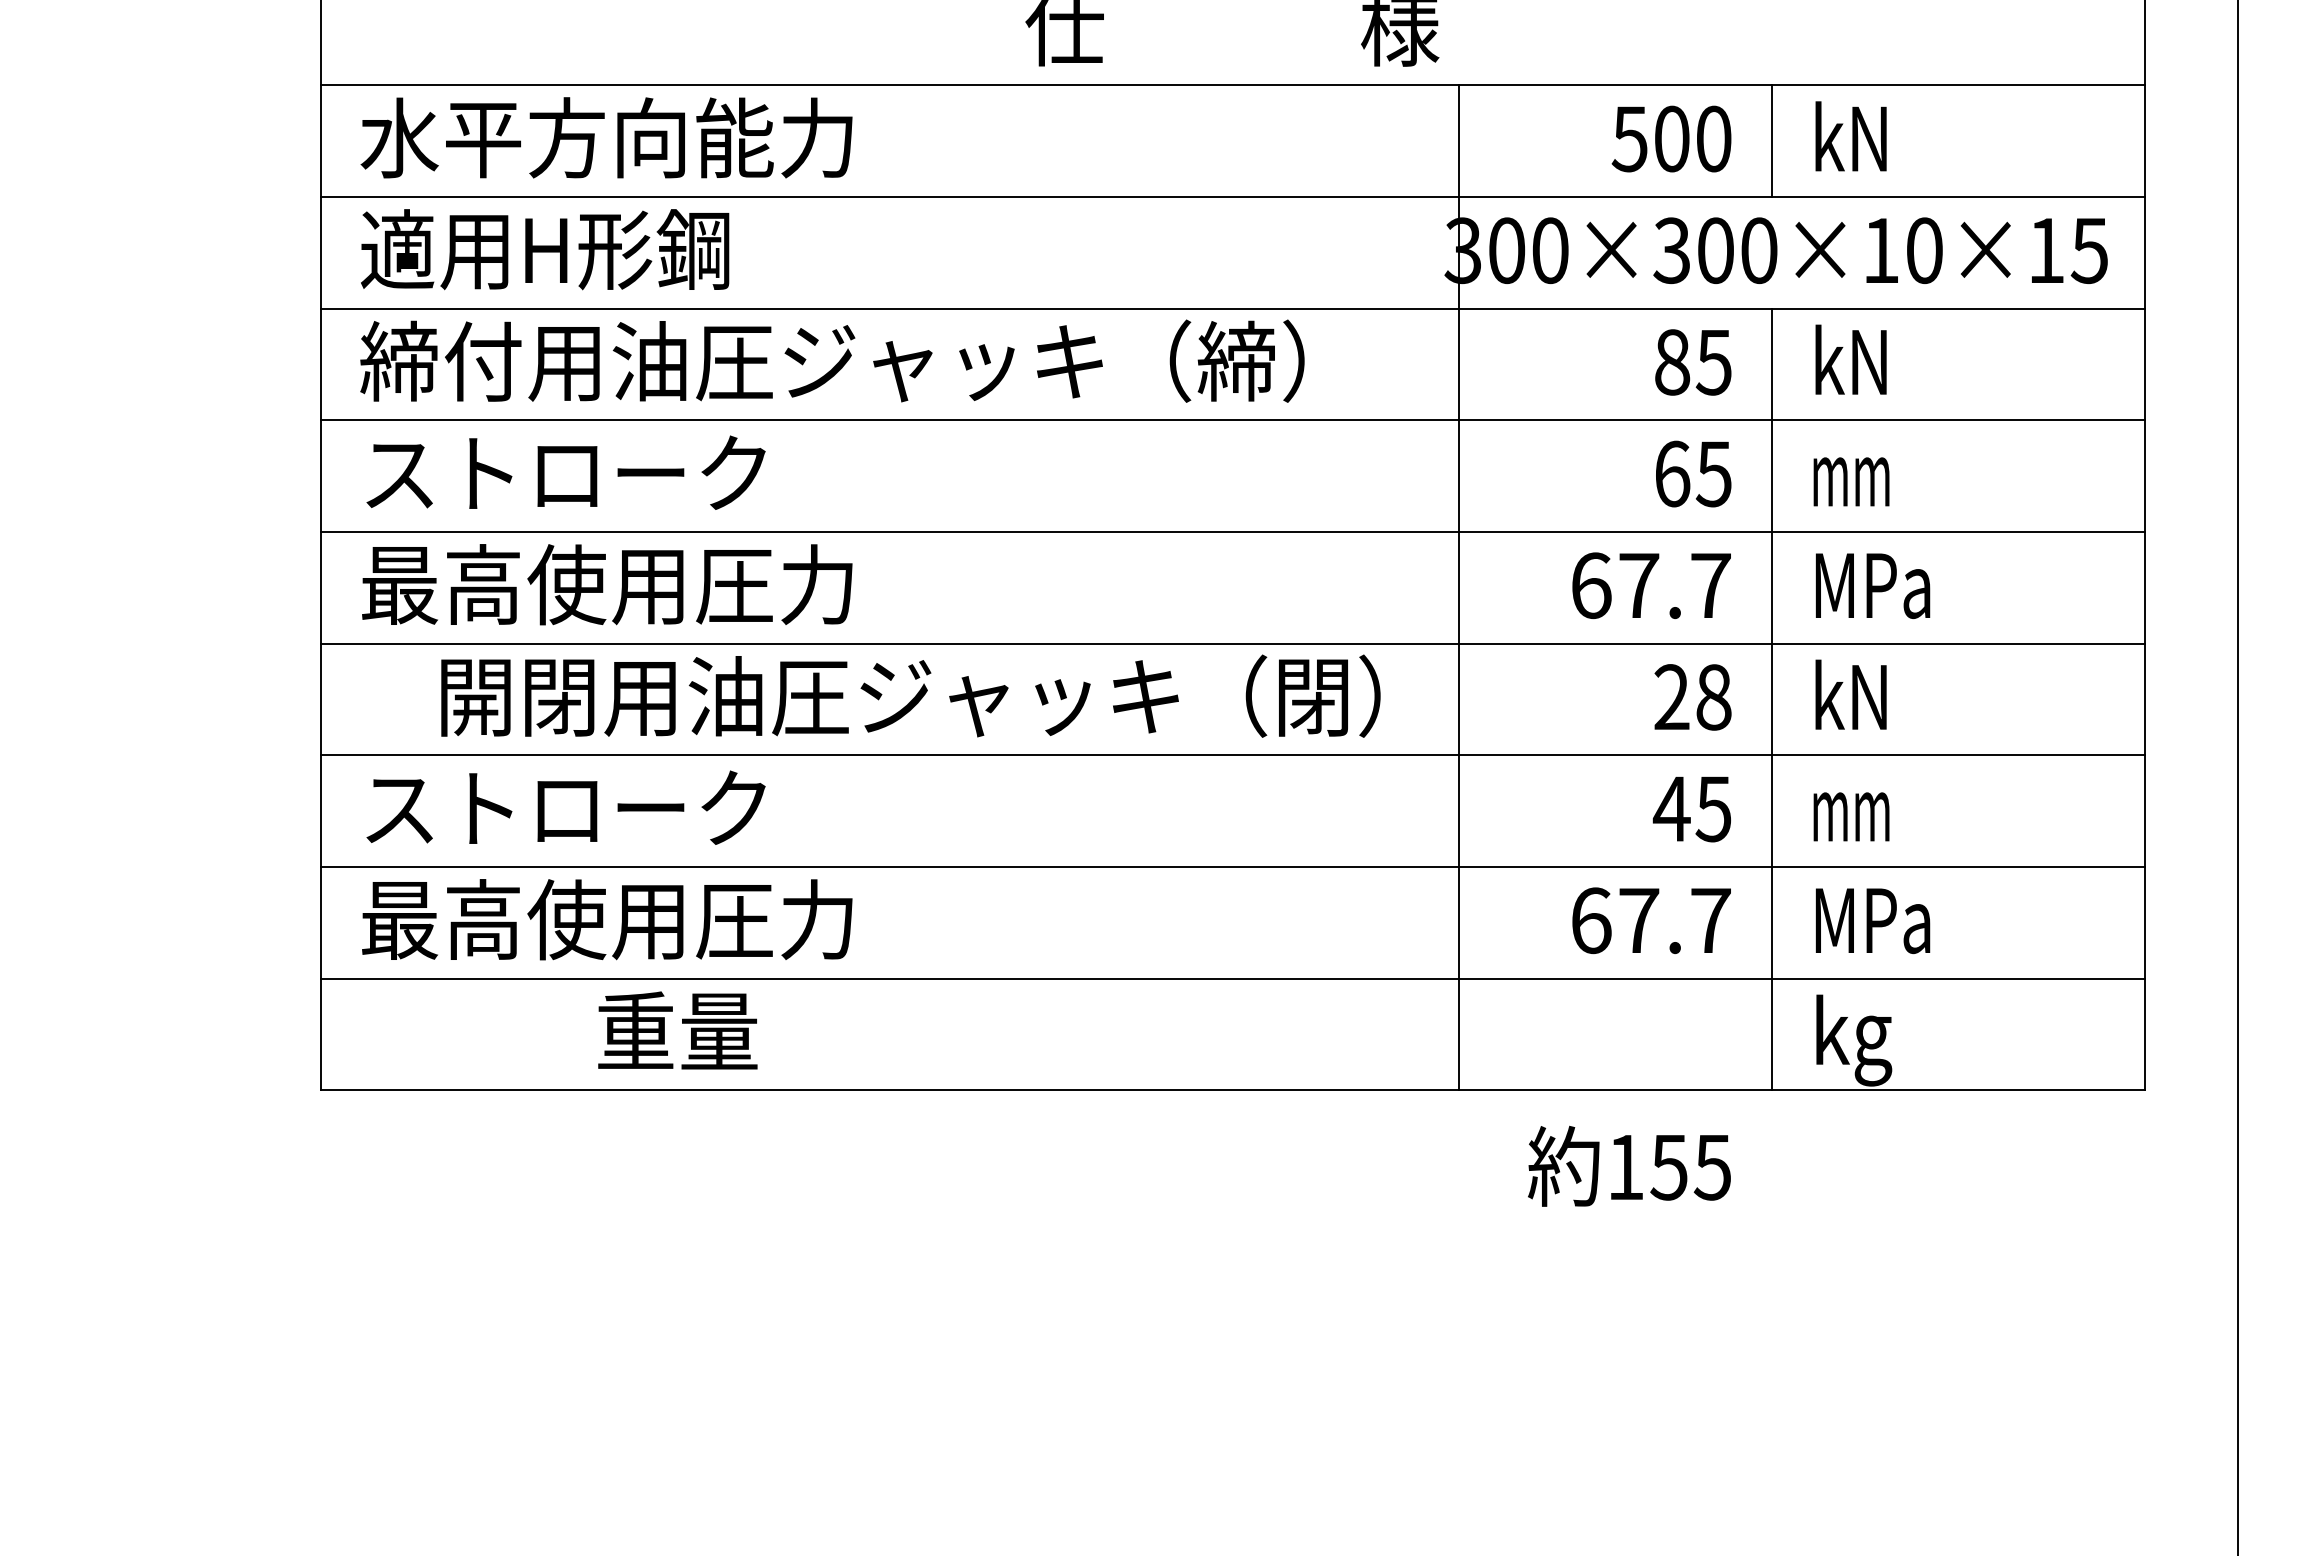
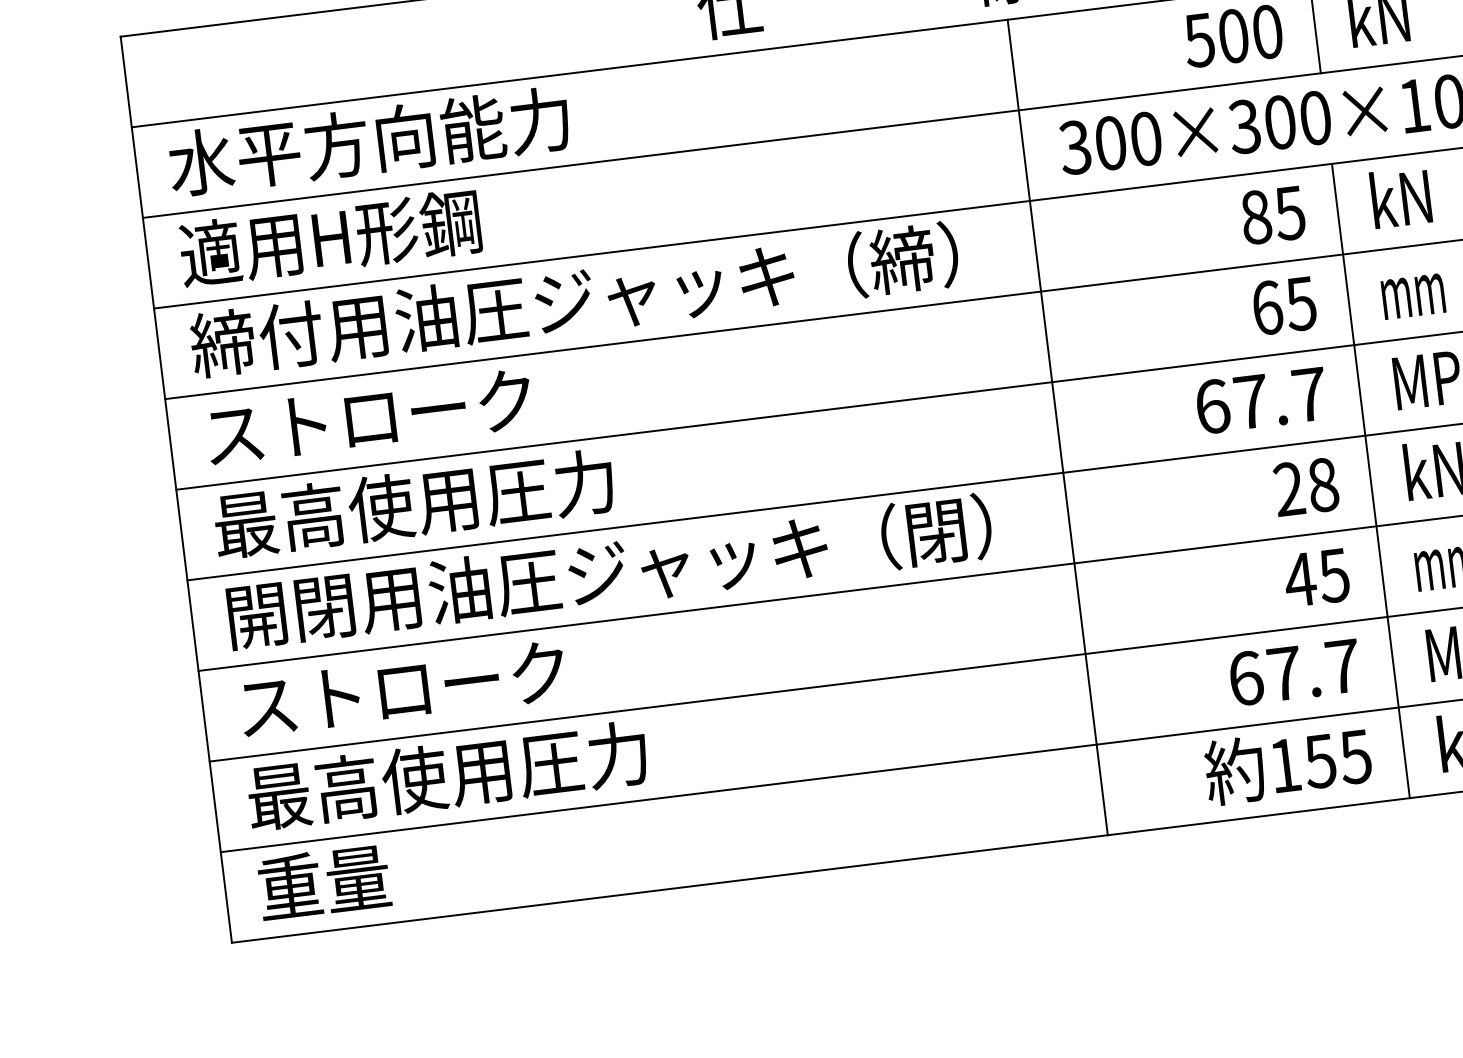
line: (1459, 587) -> (1058, 427), moved
text: (910, 695) -> (609, 571), moved
text: (677, 1030) -> (324, 882), moved
text: (1629, 1165) -> (1287, 763), moved

